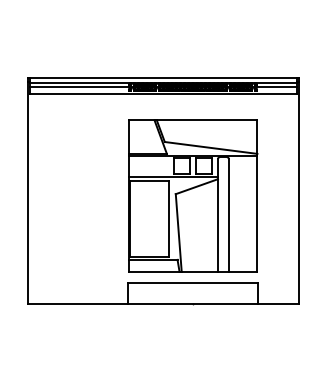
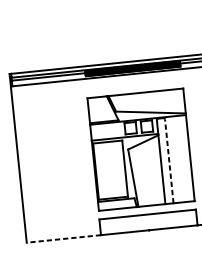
line: (228, 215) -> (168, 161), solid -> dashed
line: (78, 304) -> (64, 238), solid -> dashed

